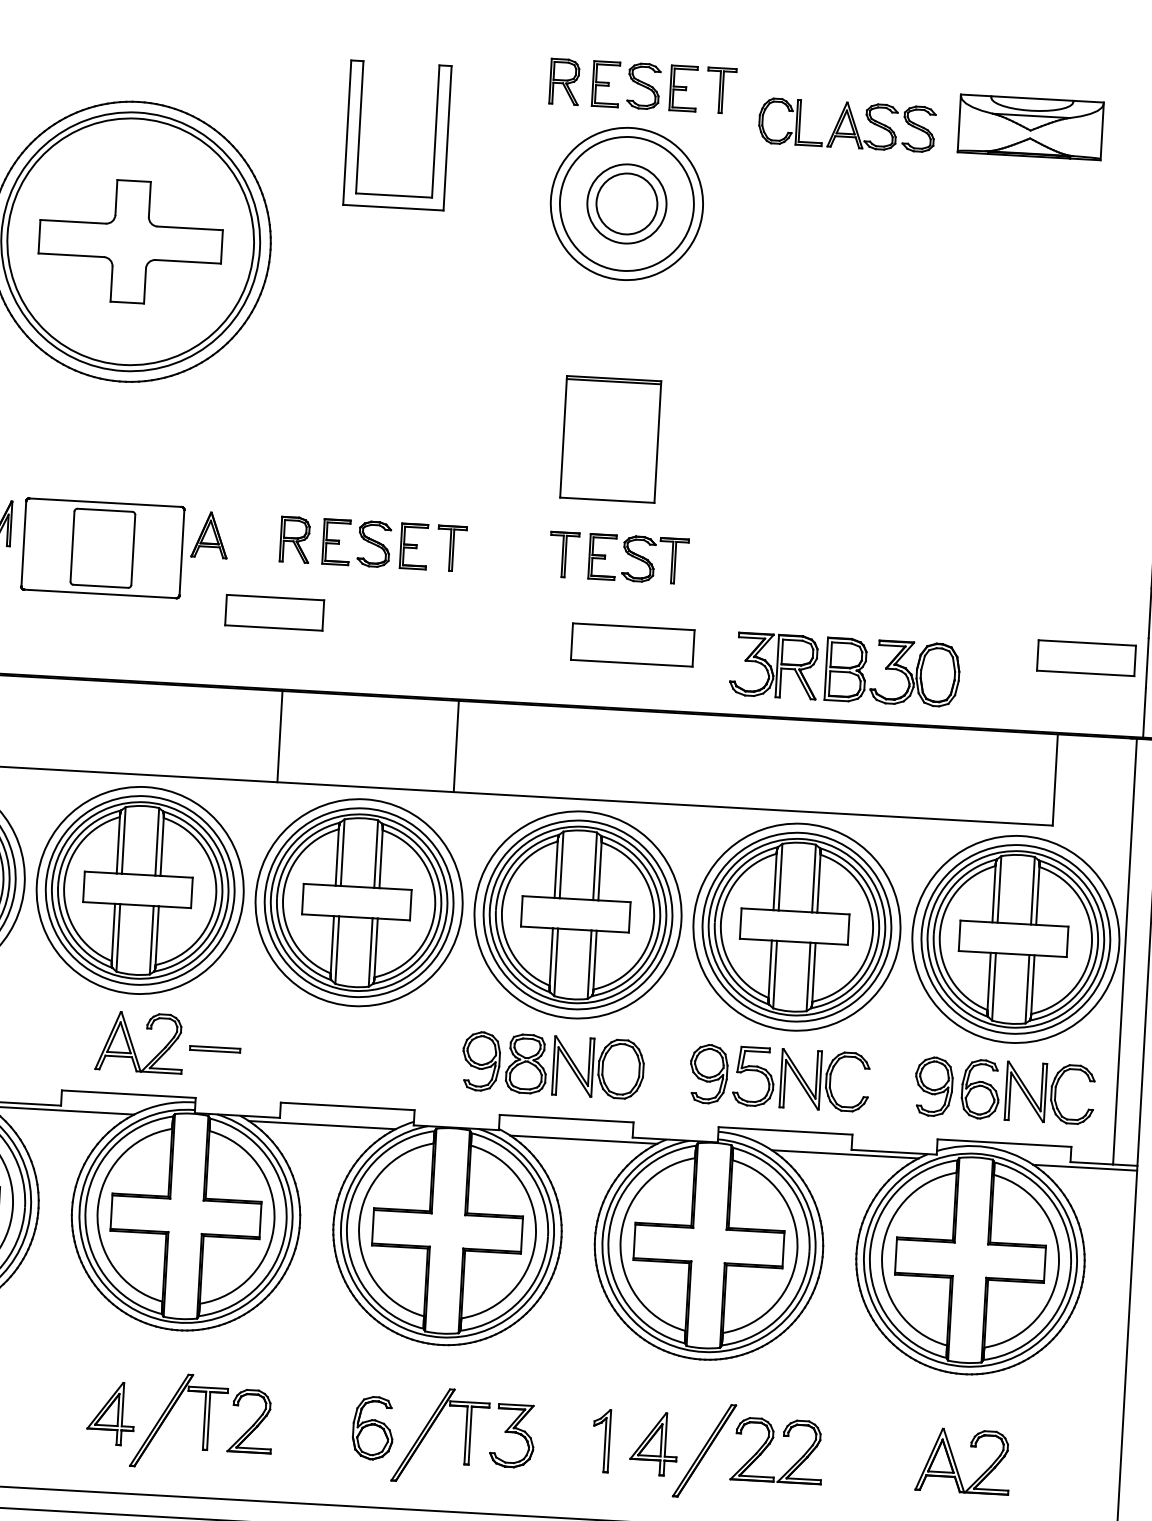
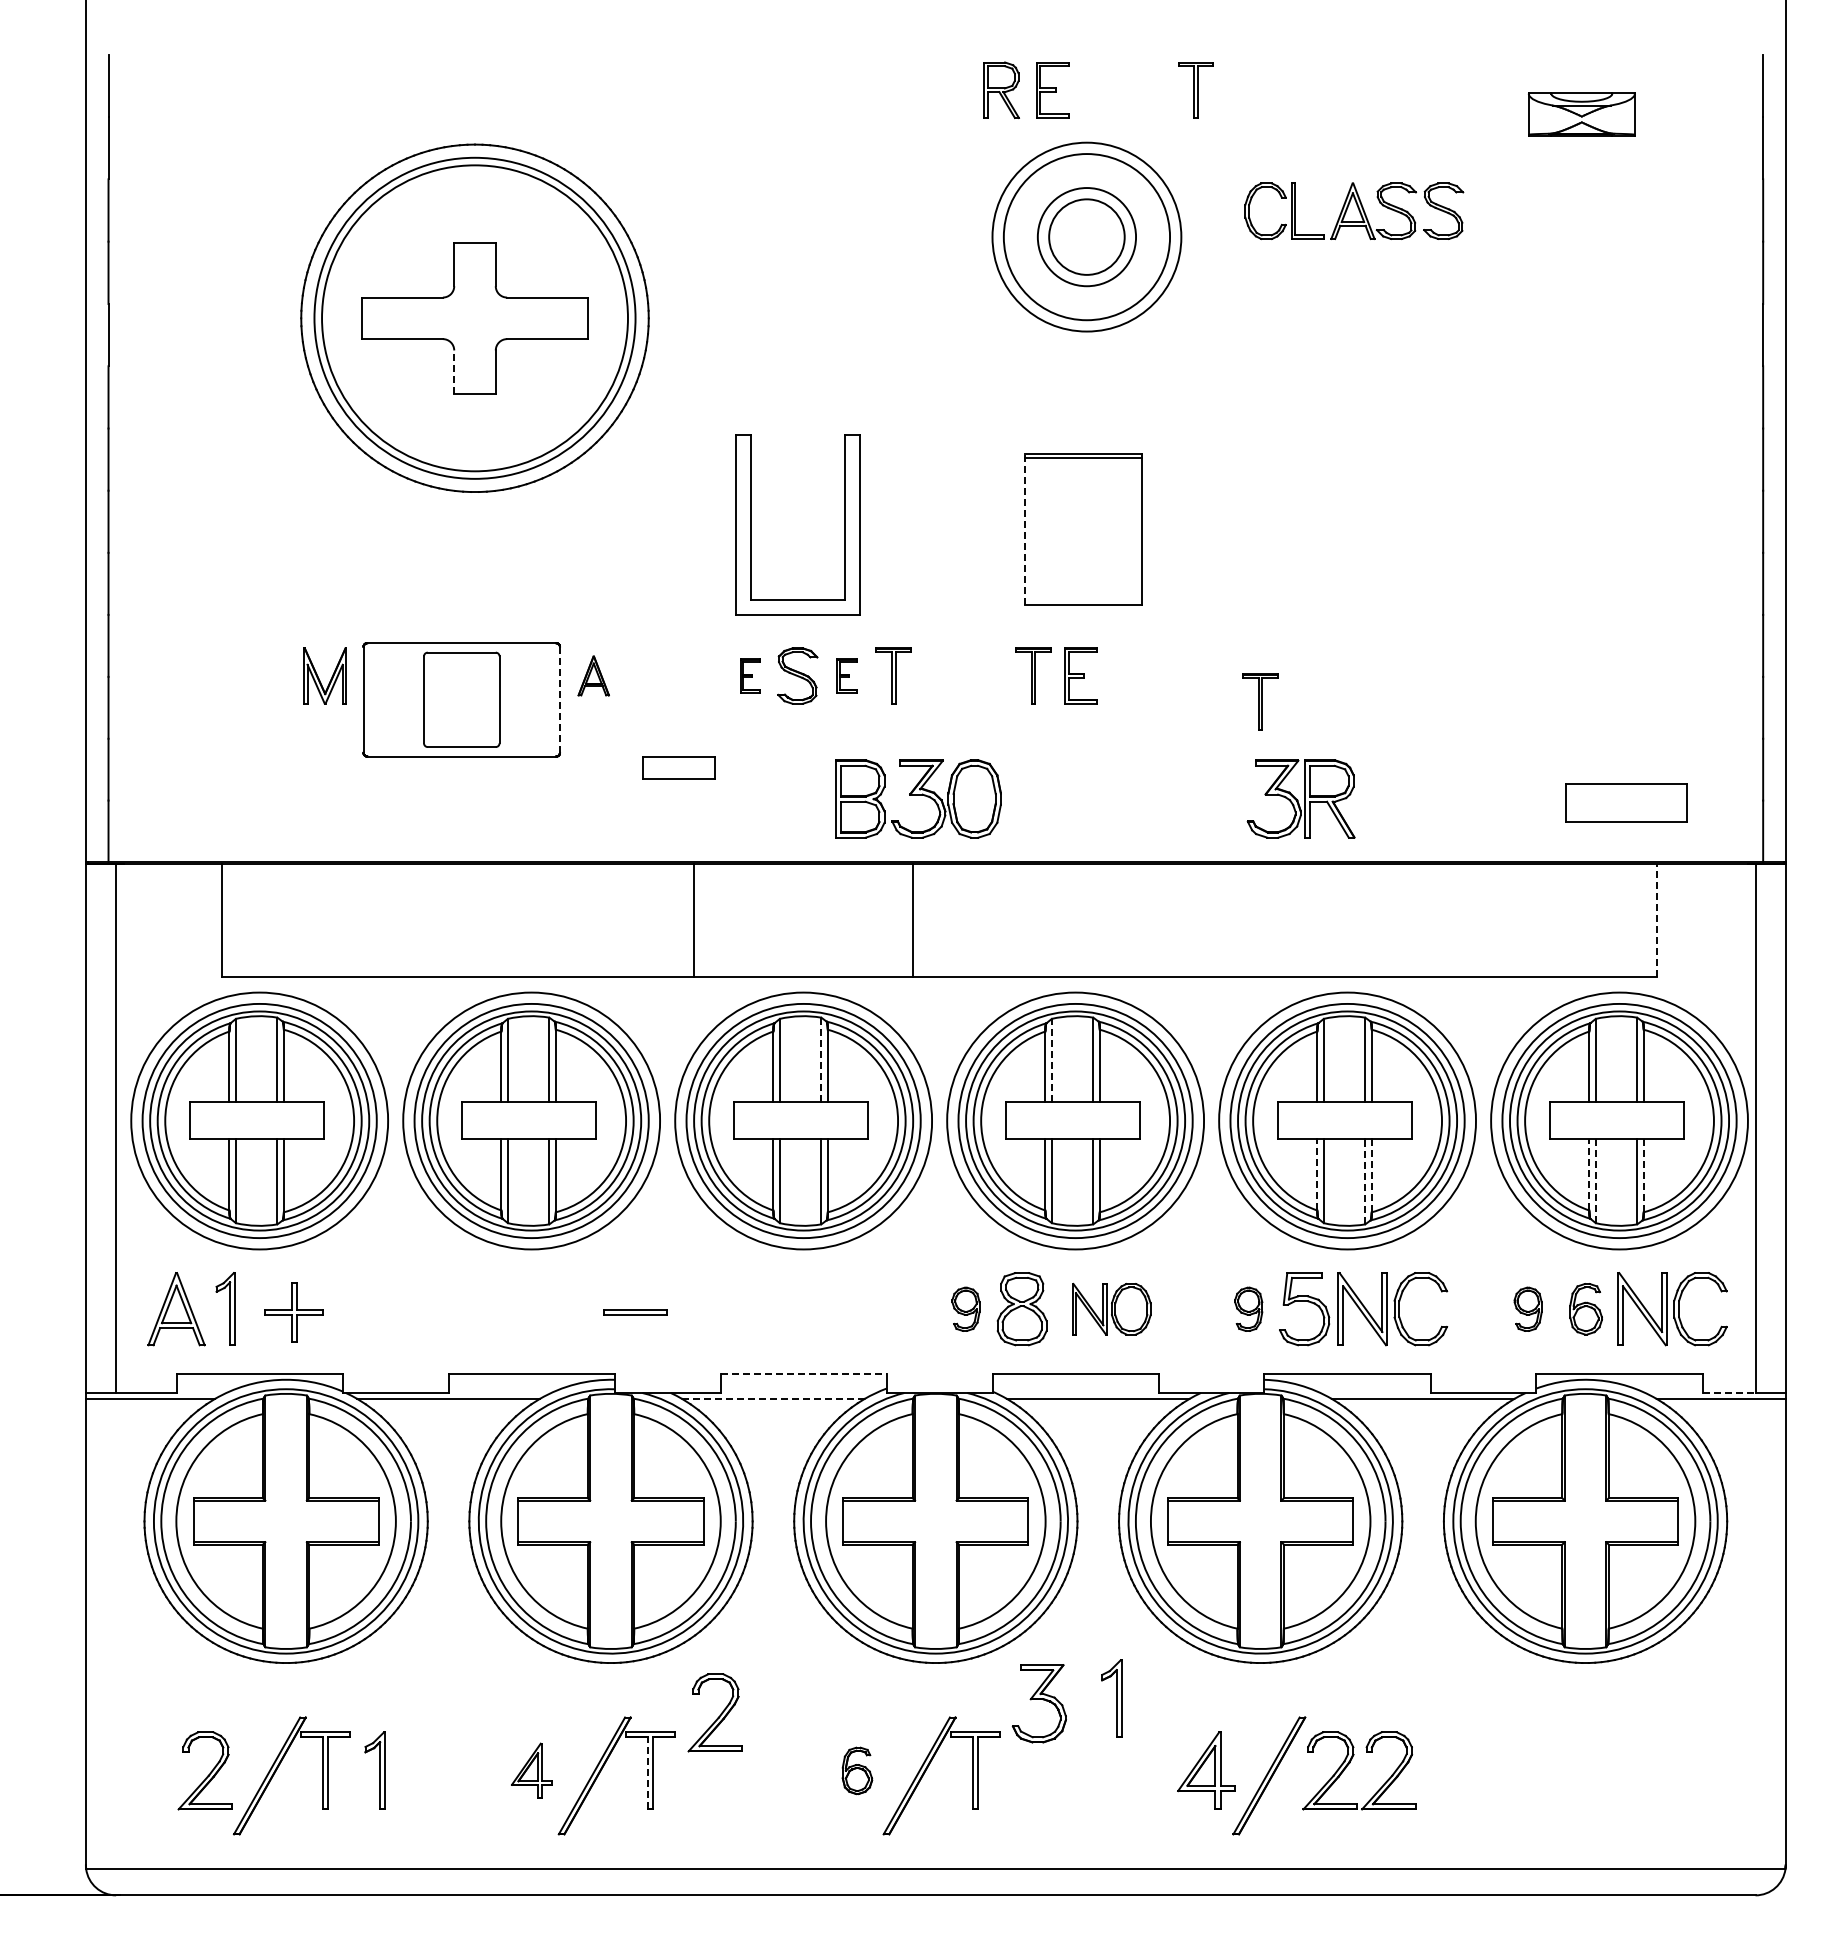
part: (643, 85) -> (1099, 89), removed
part: (683, 88) -> (1148, 90), removed
part: (847, 125) -> (1354, 211), moved
part: (1030, 126) -> (1581, 113), size x0.6
part: (360, 132) -> (751, 524), moved
line: (111, 284) -> (454, 372), solid -> dashed
line: (563, 436) -> (1024, 529), solid -> dashed
part: (210, 534) -> (593, 675), size x0.7
part: (295, 539) -> (699, 675), removed
part: (336, 541) -> (750, 675), size x0.6
part: (413, 546) -> (846, 675), size x0.6
line: (182, 552) -> (560, 699), solid -> dashed
part: (650, 562) -> (1141, 679), removed
part: (745, 585) -> (1260, 701), added
part: (274, 612) -> (678, 767), size x0.6
part: (632, 644) -> (1124, 782), removed
part: (1086, 657) -> (1626, 802), moved
part: (892, 672) -> (918, 798), moved
line: (1055, 779) -> (1657, 920), solid -> dashed
line: (376, 854) -> (821, 1059), solid -> dashed
line: (561, 864) -> (1051, 1059), solid -> dashed
line: (770, 968) -> (1317, 1174), solid -> dashed
line: (813, 972) -> (1371, 1175), solid -> dashed
line: (808, 976) -> (1365, 1181), solid -> dashed
line: (989, 981) -> (1589, 1174), solid -> dashed
line: (1032, 984) -> (1643, 1175), solid -> dashed
line: (993, 987) -> (1595, 1181), solid -> dashed
part: (133, 1044) -> (533, 1312), removed
part: (480, 1061) -> (965, 1309), size x0.6
part: (598, 1068) -> (1111, 1309), size x0.7
part: (708, 1074) -> (1248, 1309), size x0.6
part: (933, 1087) -> (1527, 1309), size x0.6
part: (980, 1089) -> (1585, 1309), size x0.7
line: (348, 1106) -> (804, 1374), solid -> dashed
line: (322, 1124) -> (773, 1398), solid -> dashed
line: (1092, 1162) -> (1729, 1392), solid -> dashed
part: (110, 1413) -> (531, 1770), size x0.7
line: (204, 1420) -> (648, 1772), solid -> dashed
part: (250, 1421) -> (714, 1712), moved
part: (373, 1427) -> (857, 1770), size x0.6
part: (511, 1435) -> (1038, 1703), moved
part: (601, 1440) -> (1111, 1698), moved
part: (955, 1463) -> (1581, 1774), removed

